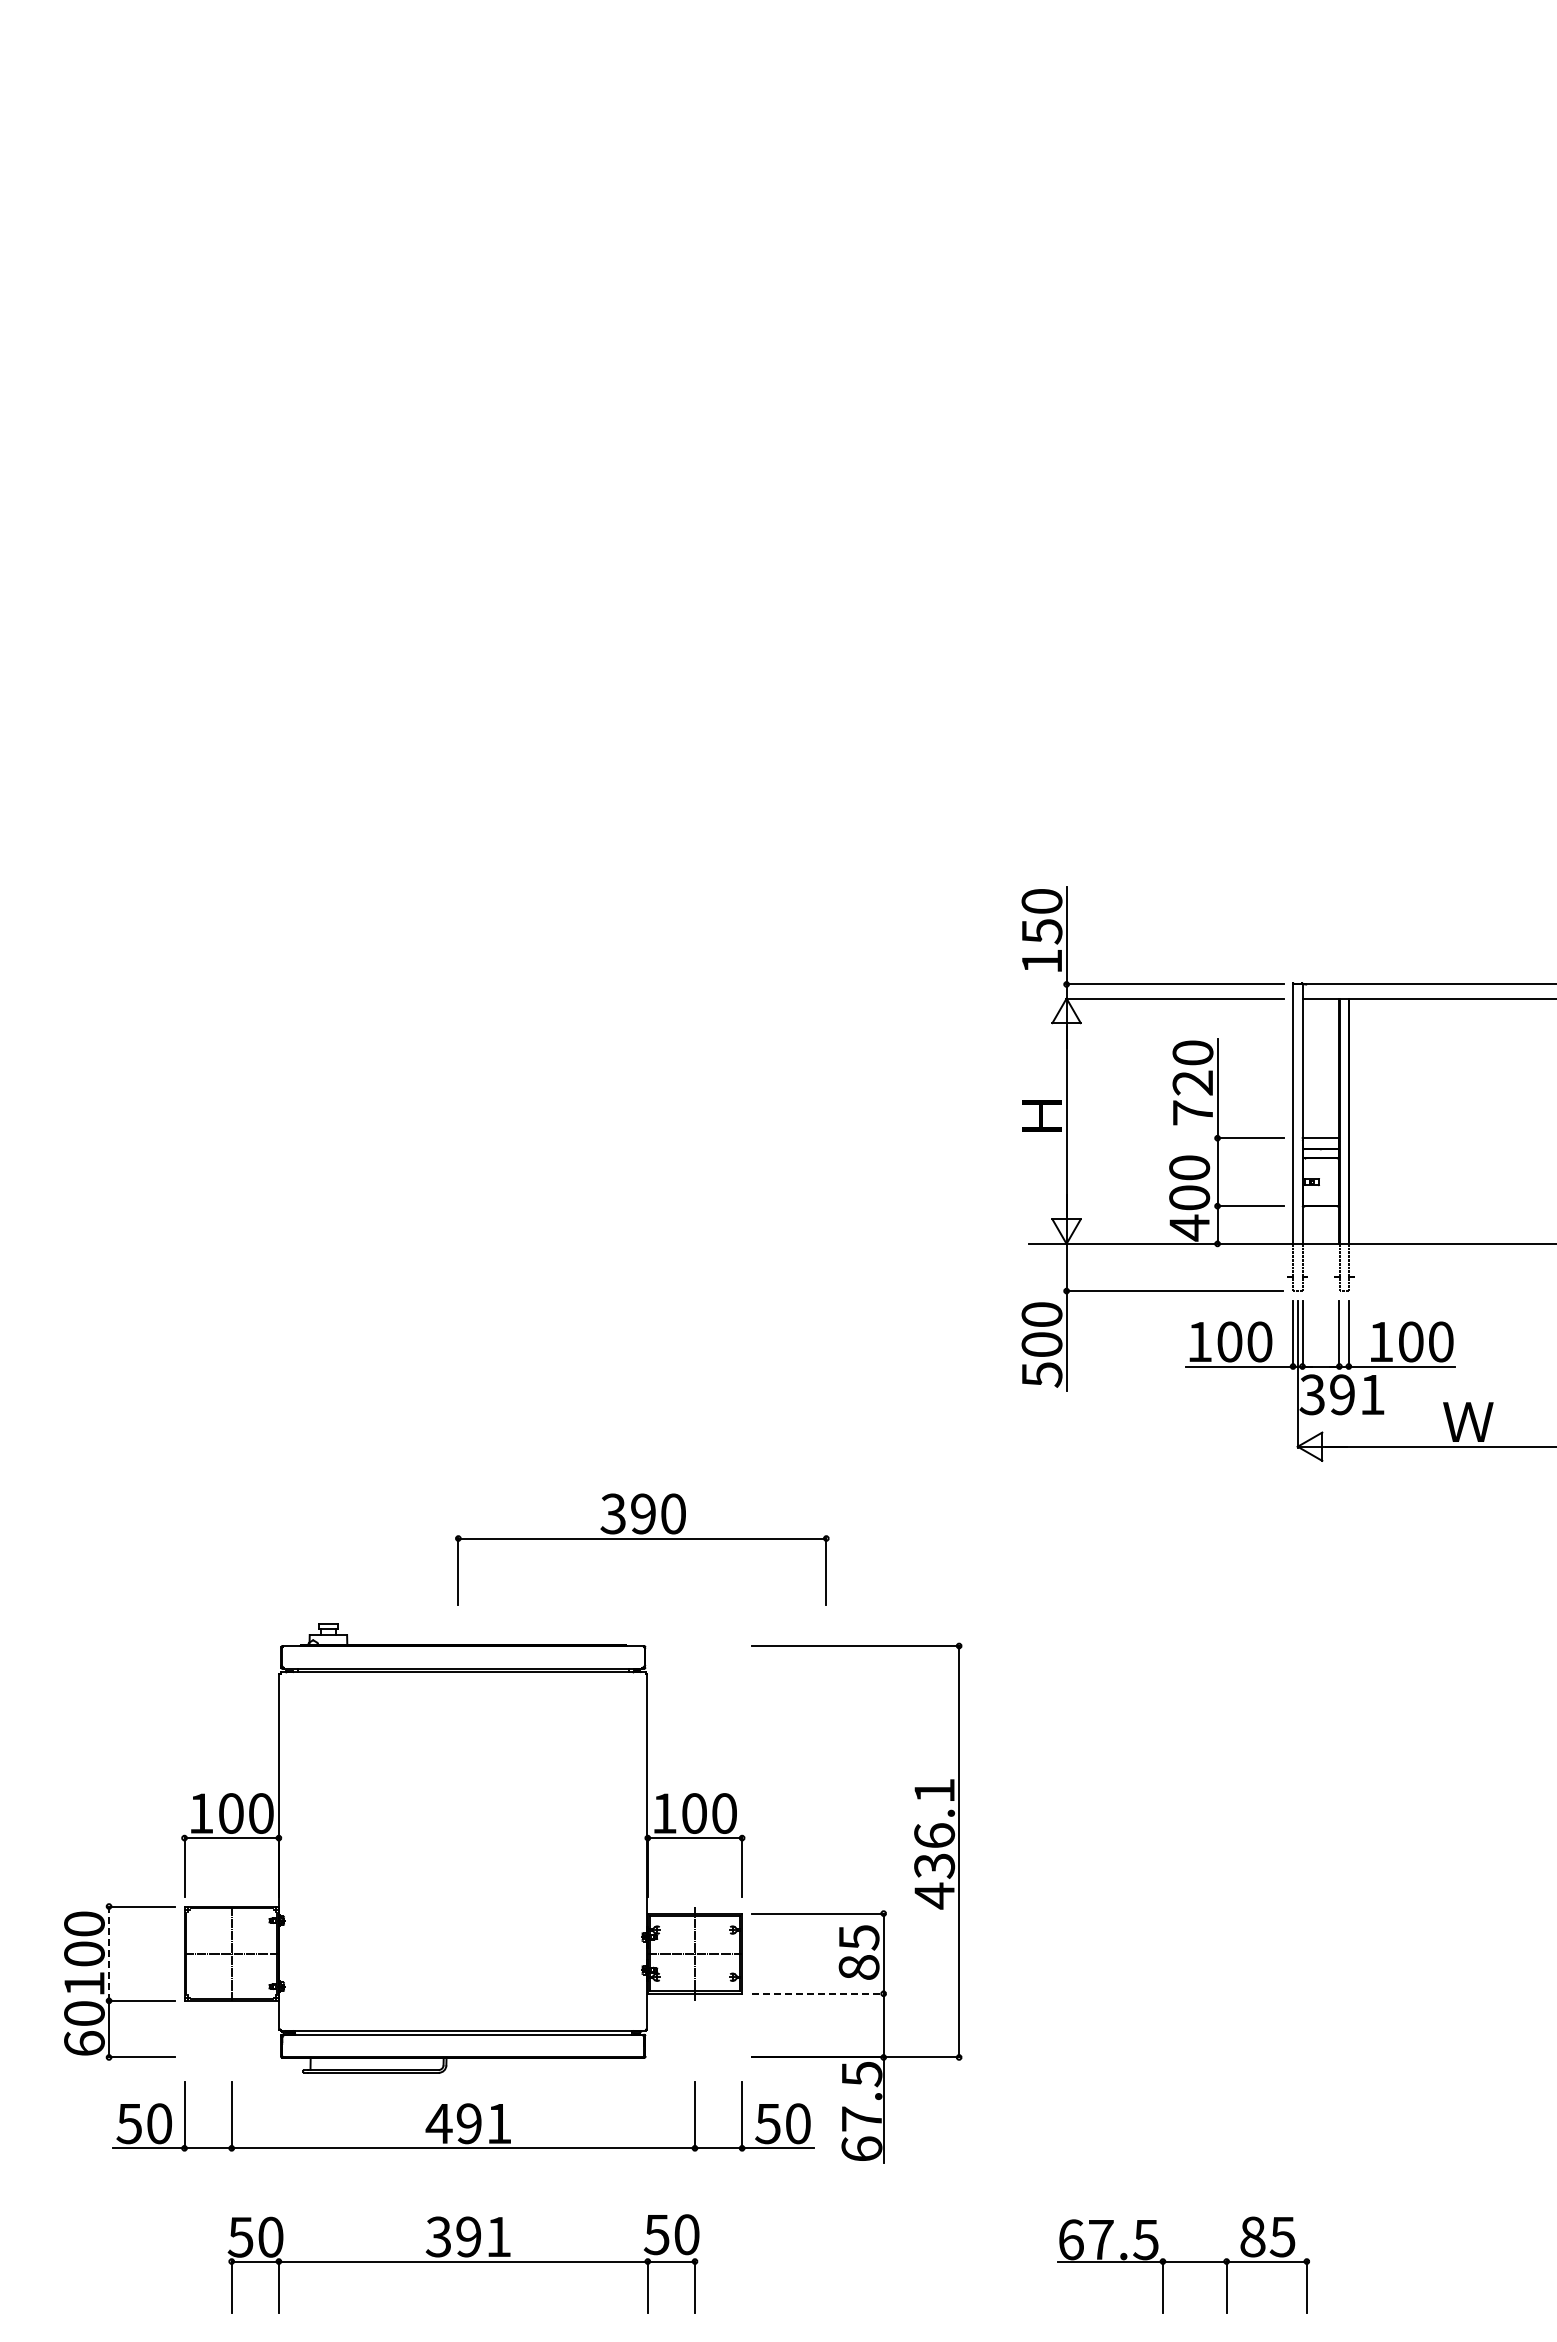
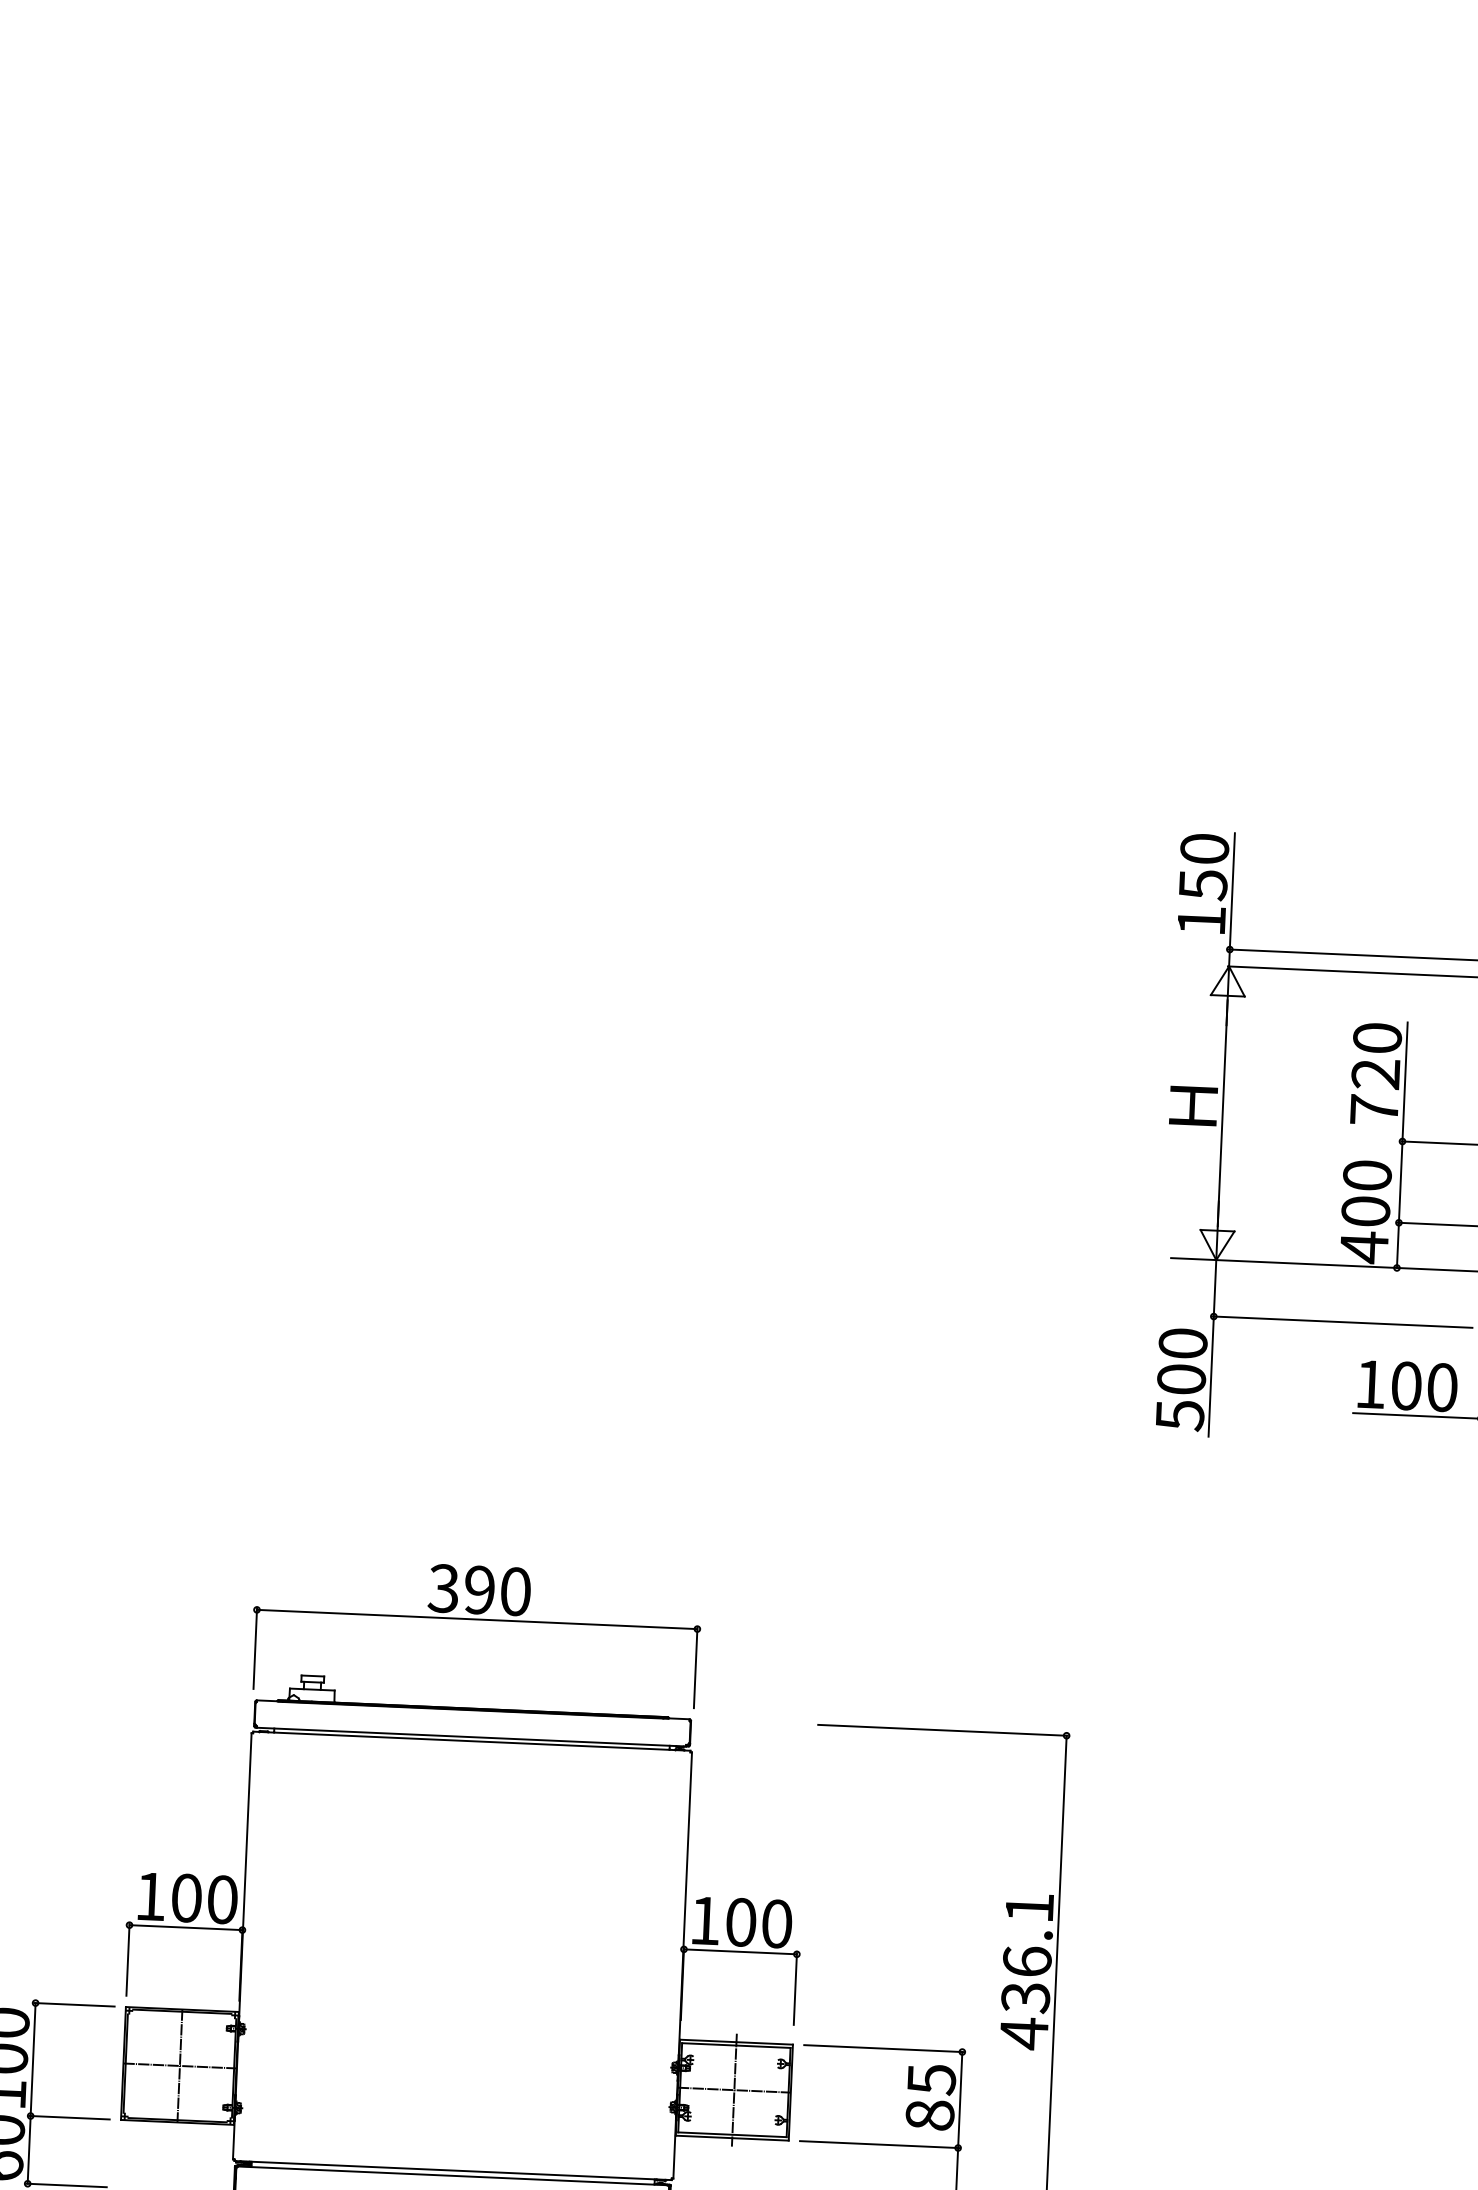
part: (642, 1539) -> (477, 1620), moved
line: (109, 1953) -> (33, 2059), dashed -> solid
line: (818, 1993) -> (880, 2144), dashed -> solid

